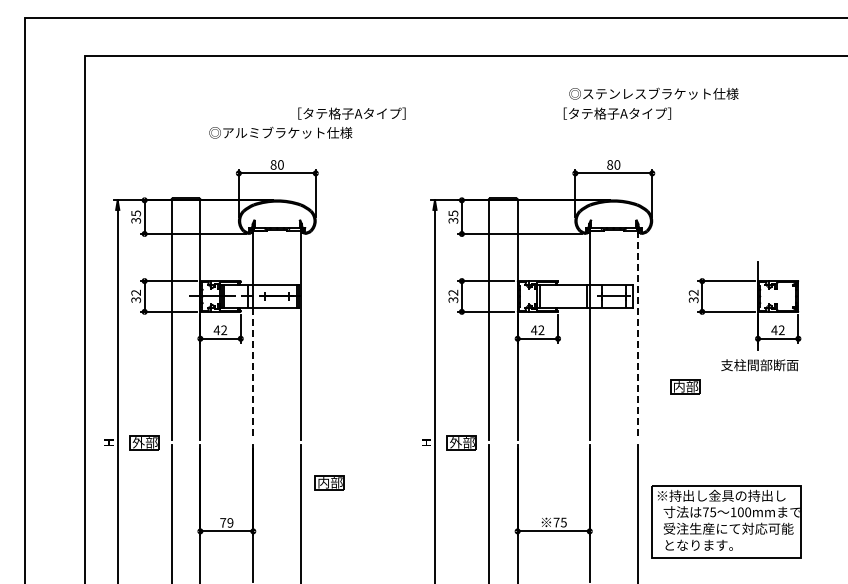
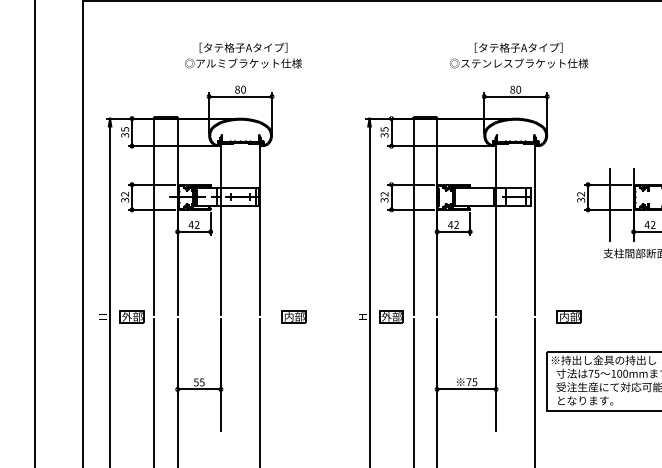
text: (653, 93) -> (518, 63), moved
text: (351, 113) -> (243, 47), moved
line: (729, 305) -> (610, 204), added
line: (637, 335) -> (535, 229), dashed -> solid
line: (253, 374) -> (221, 261), dashed -> solid
part: (685, 386) -> (569, 316), moved
part: (329, 482) -> (293, 316), moved
text: (226, 522) -> (199, 382), 79 -> 55

